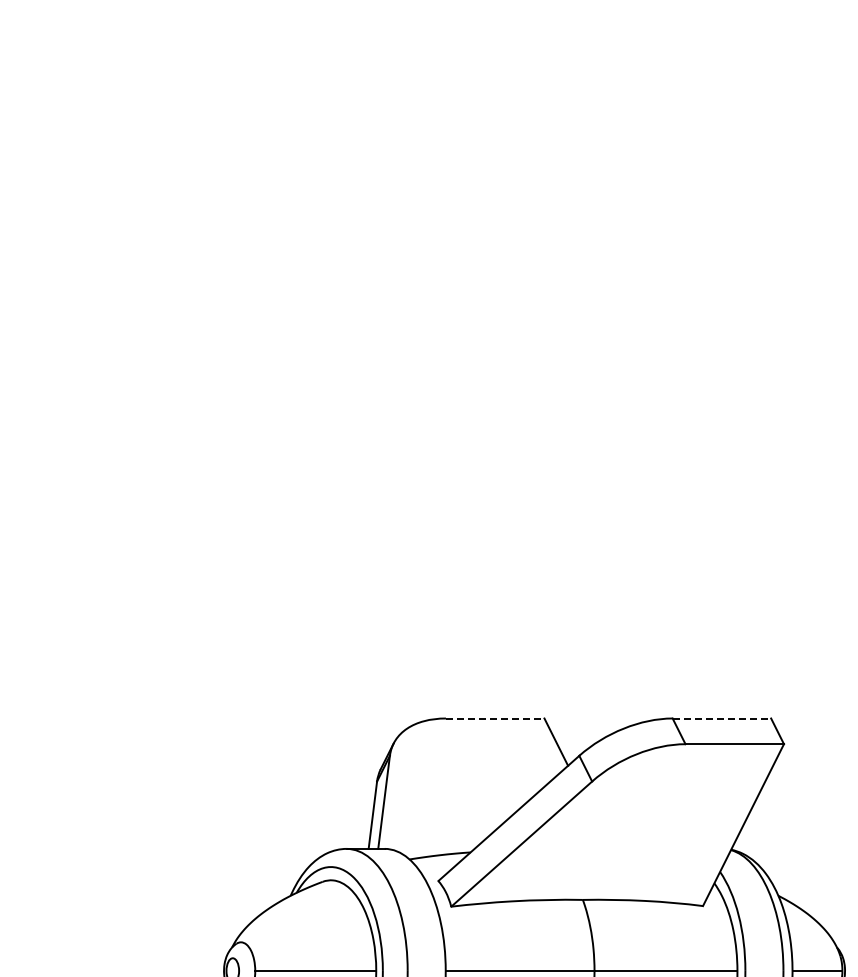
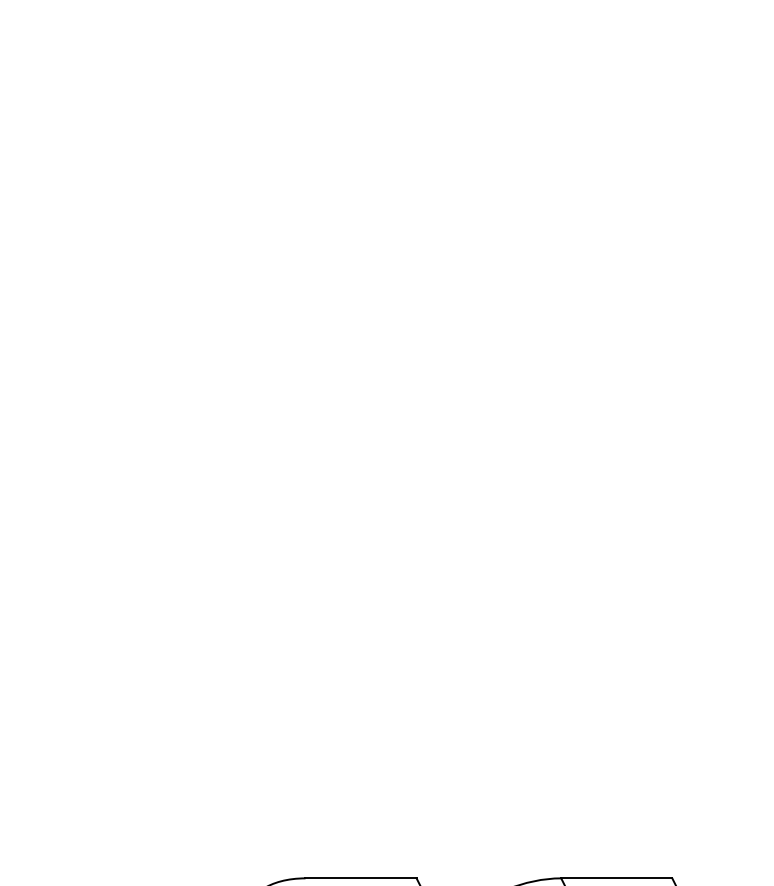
line: (495, 718) -> (361, 878), dashed -> solid
line: (722, 718) -> (617, 878), dashed -> solid

